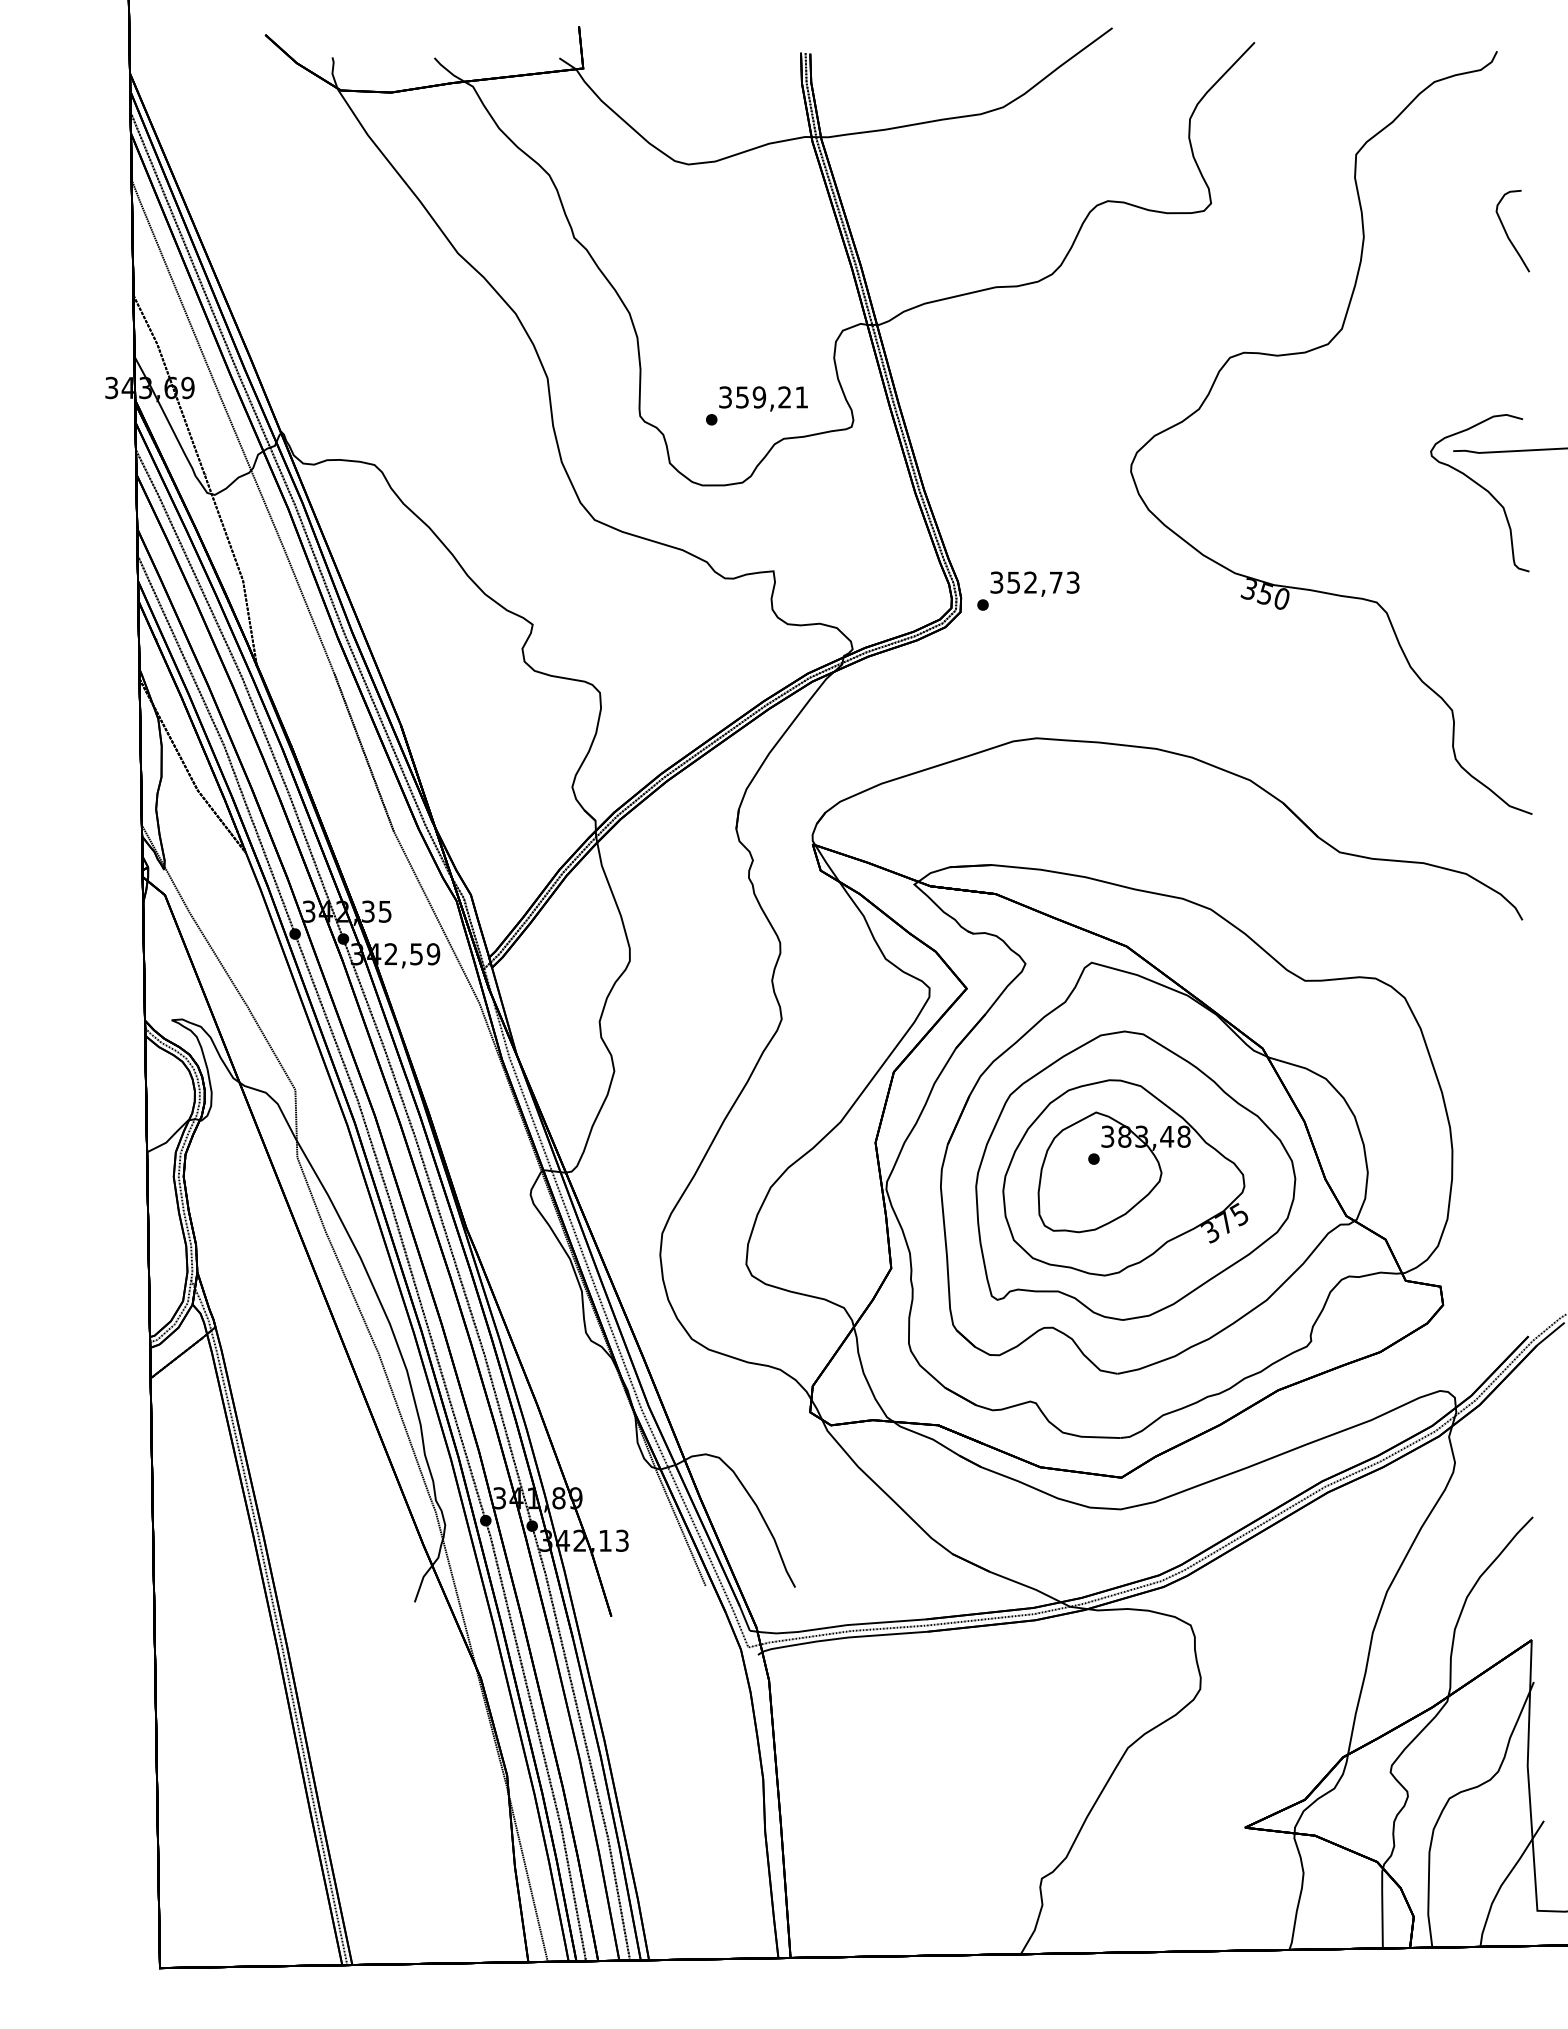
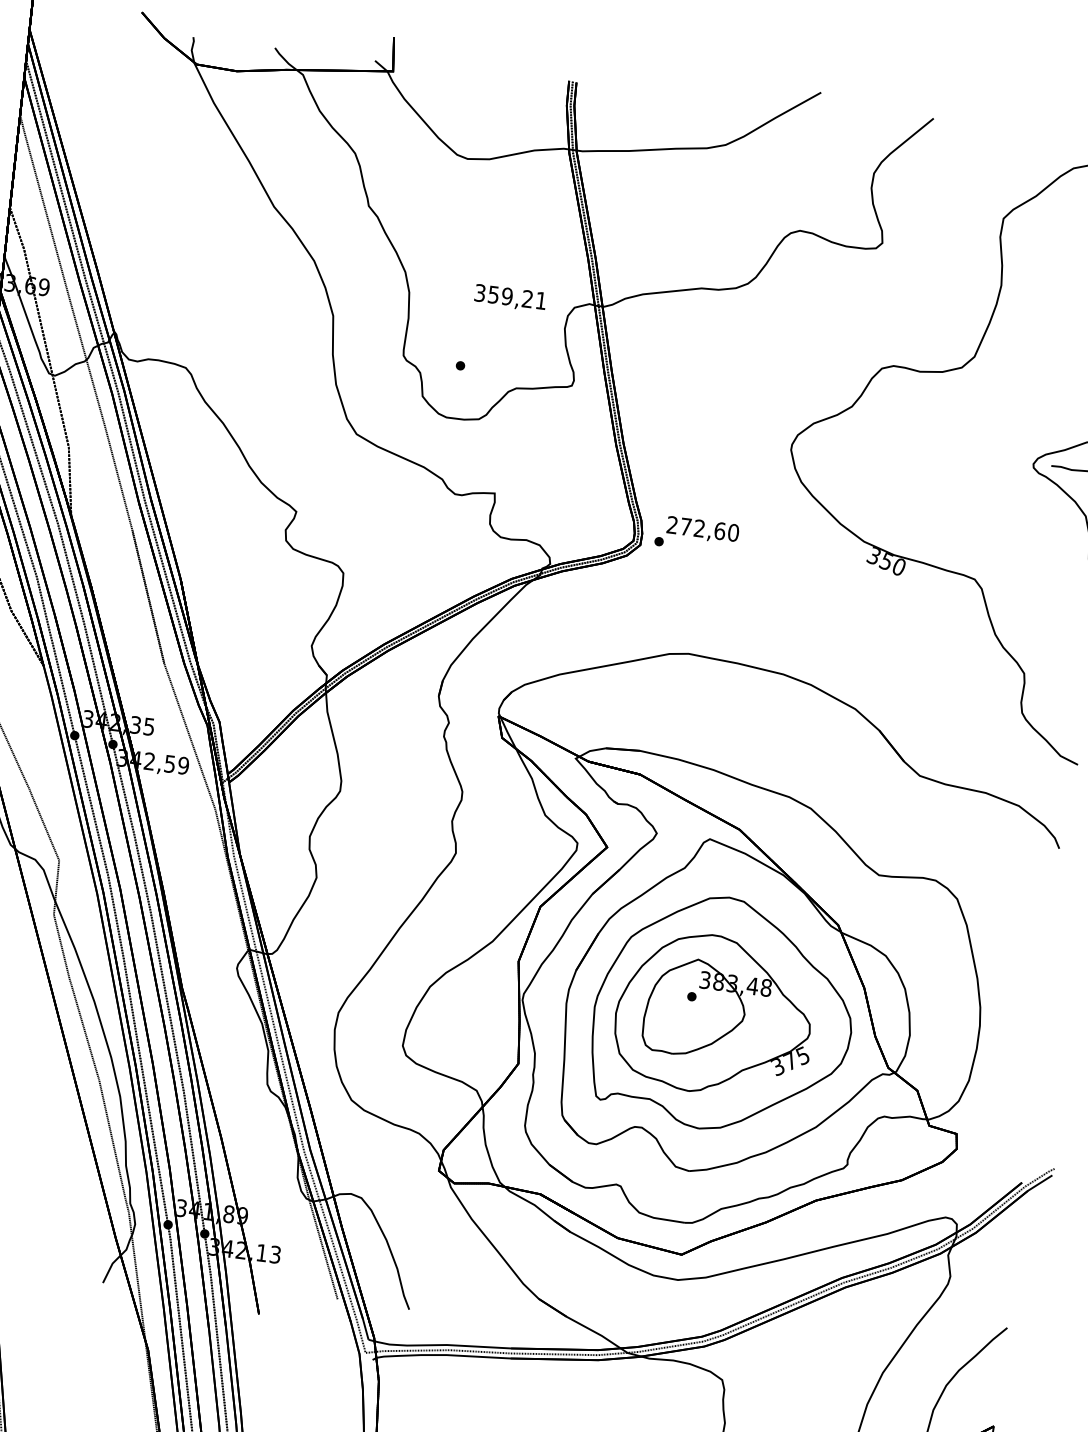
text: (763, 398) -> (510, 297), moved
text: (1034, 582) -> (702, 528), 352,73 -> 272,60

